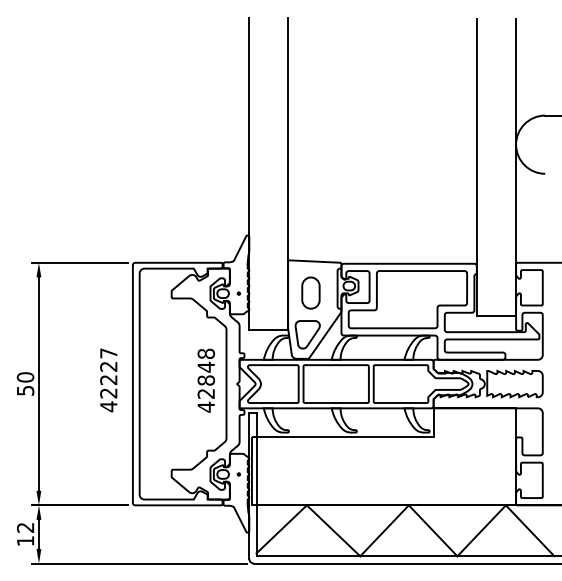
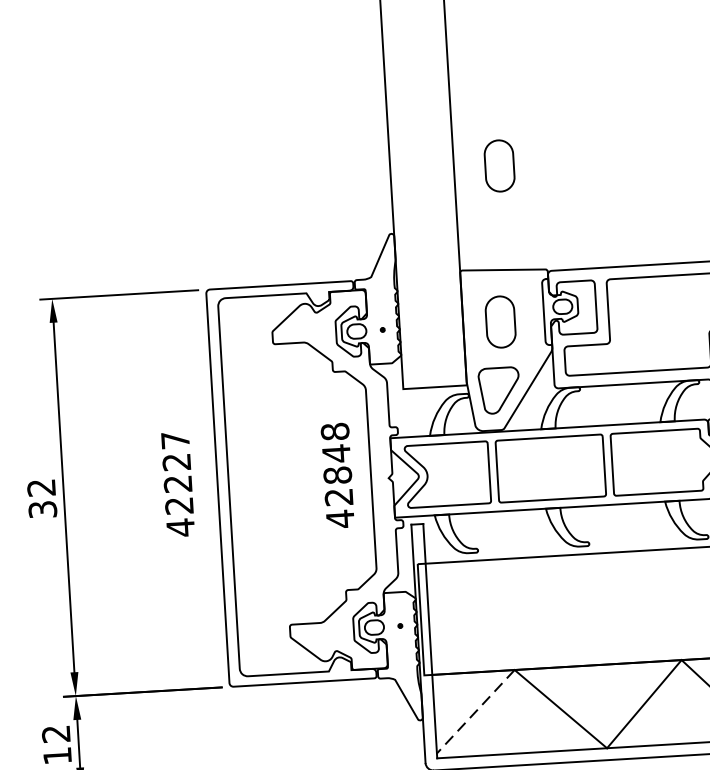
part: (315, 197) -> (498, 165), added
text: (25, 383) -> (41, 497), 50 -> 32
line: (281, 529) -> (475, 712), solid -> dashed

